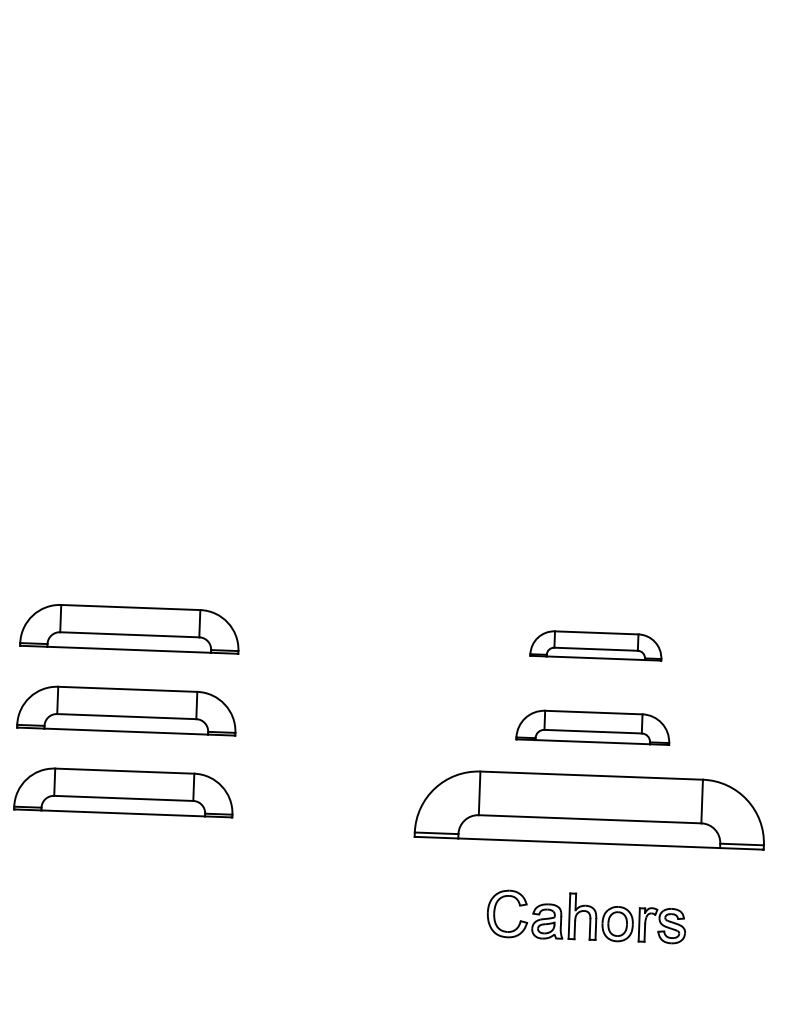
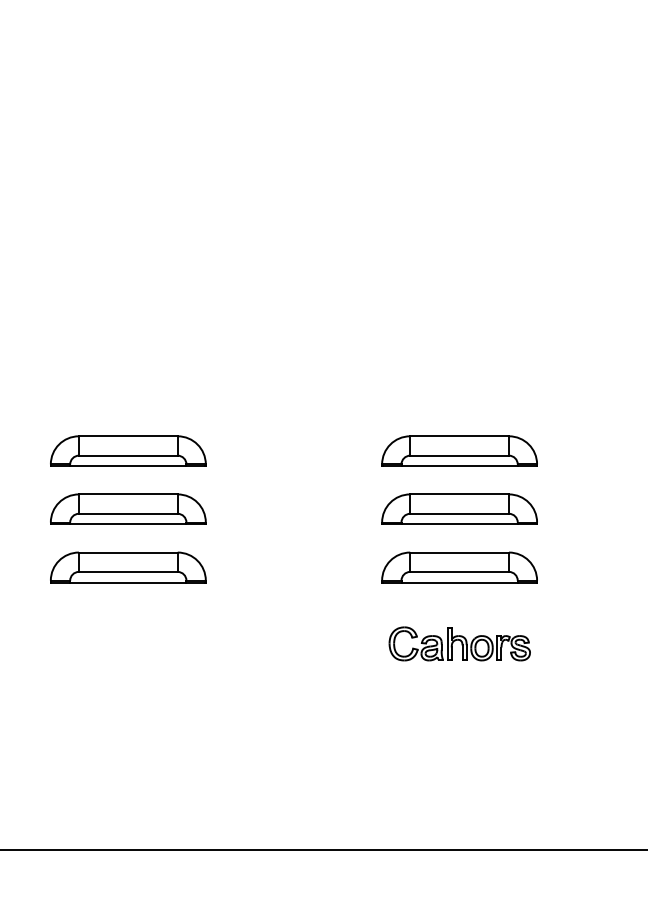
part: (596, 644) -> (459, 450), size x1.67
part: (593, 726) -> (459, 508), size x1.43
part: (590, 809) -> (459, 567), size x0.62

